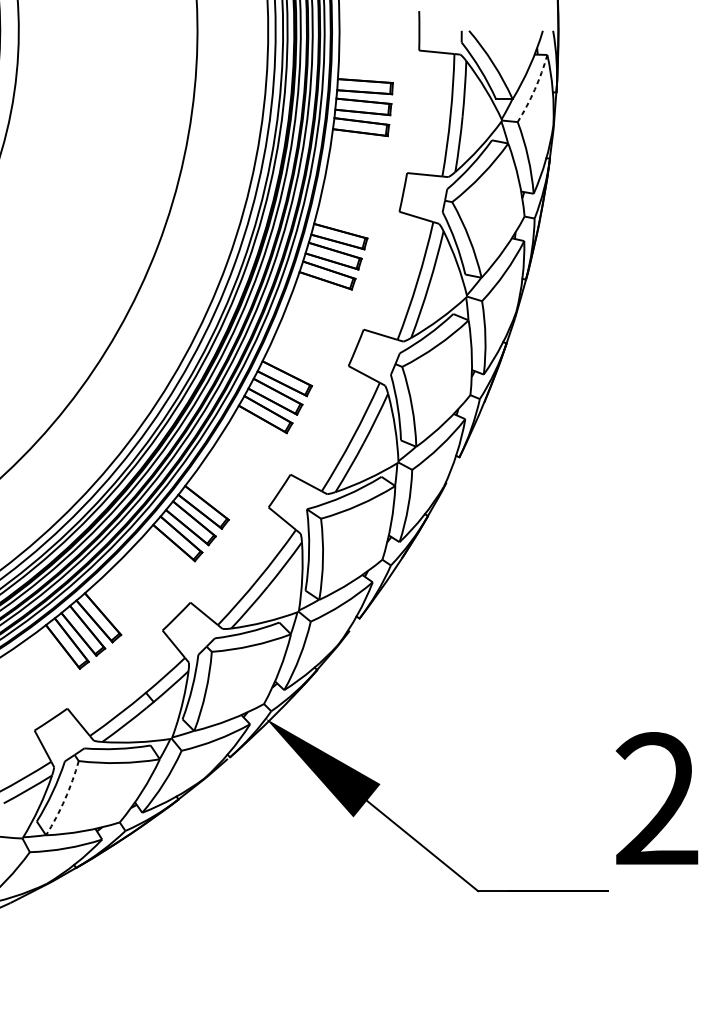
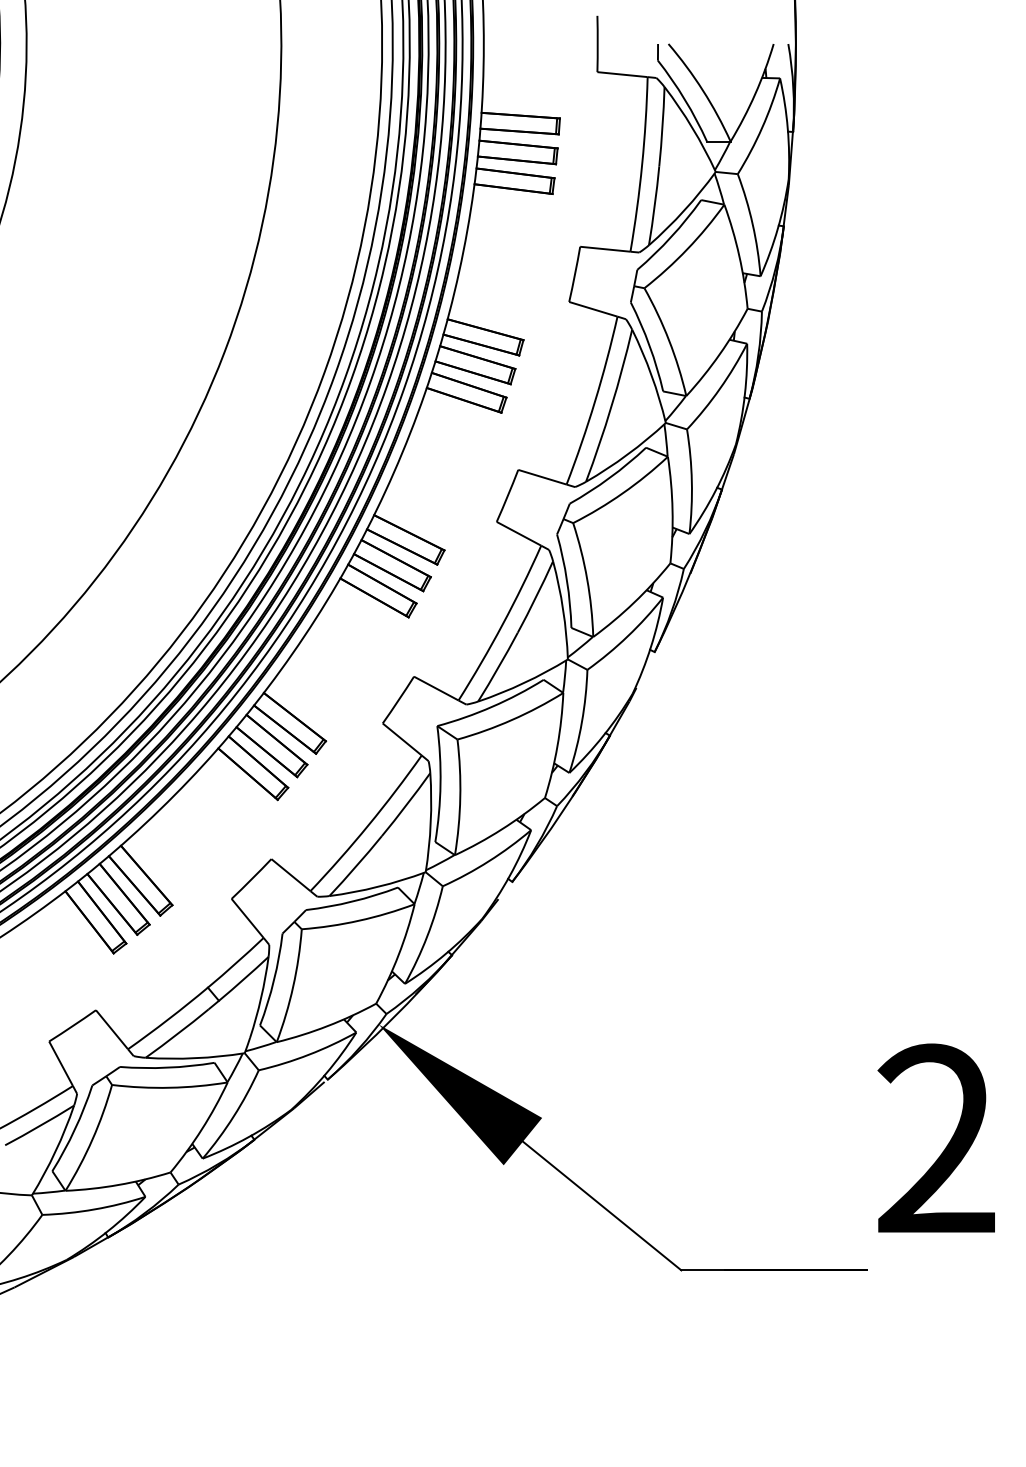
arc: (535, 89) -> (762, 127), dashed -> solid
arc: (65, 799) -> (92, 1139), dashed -> solid

